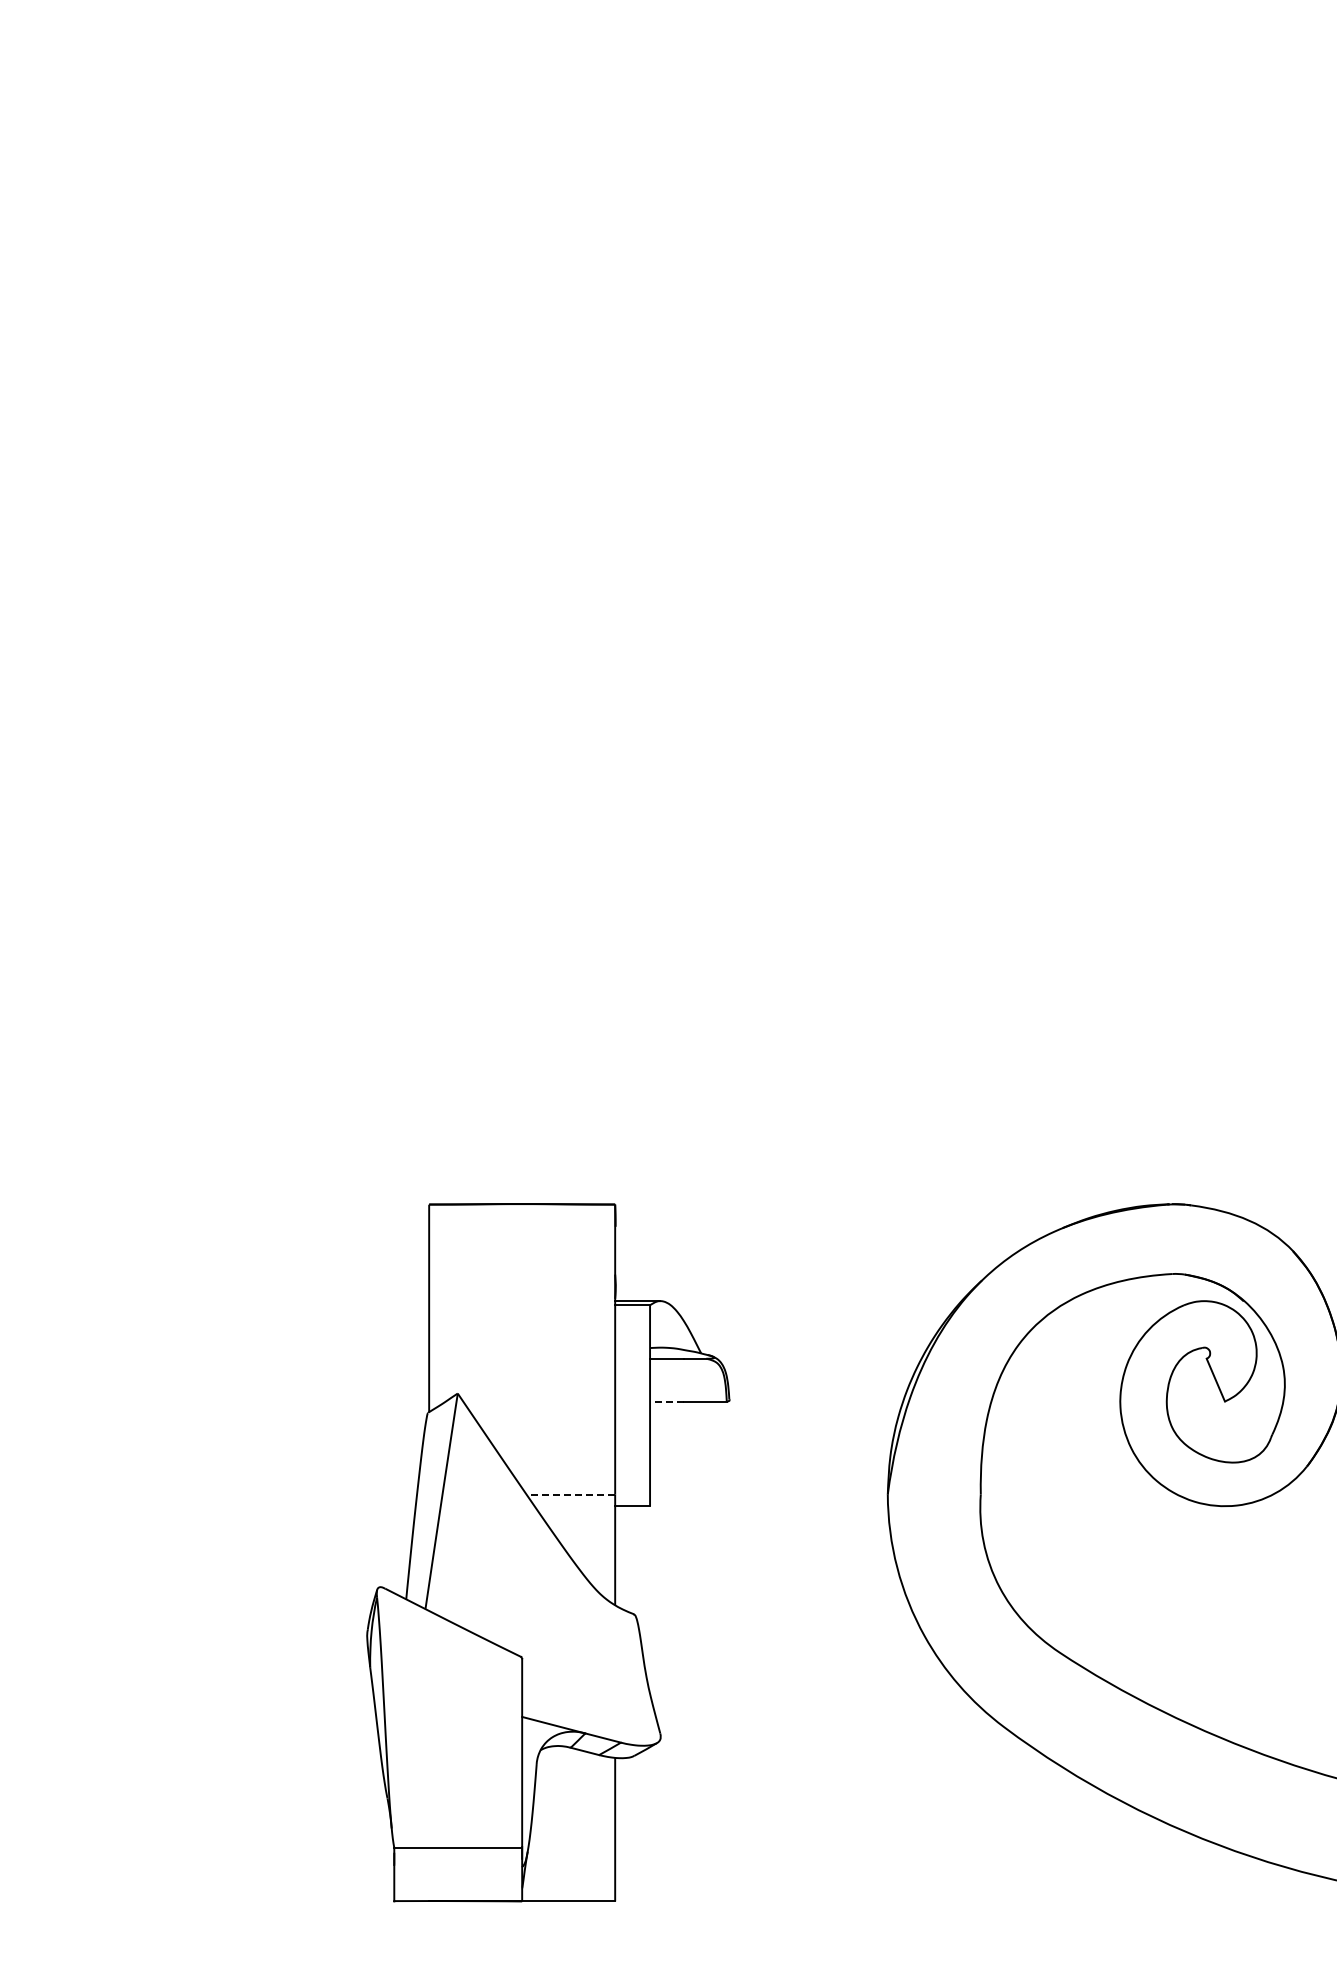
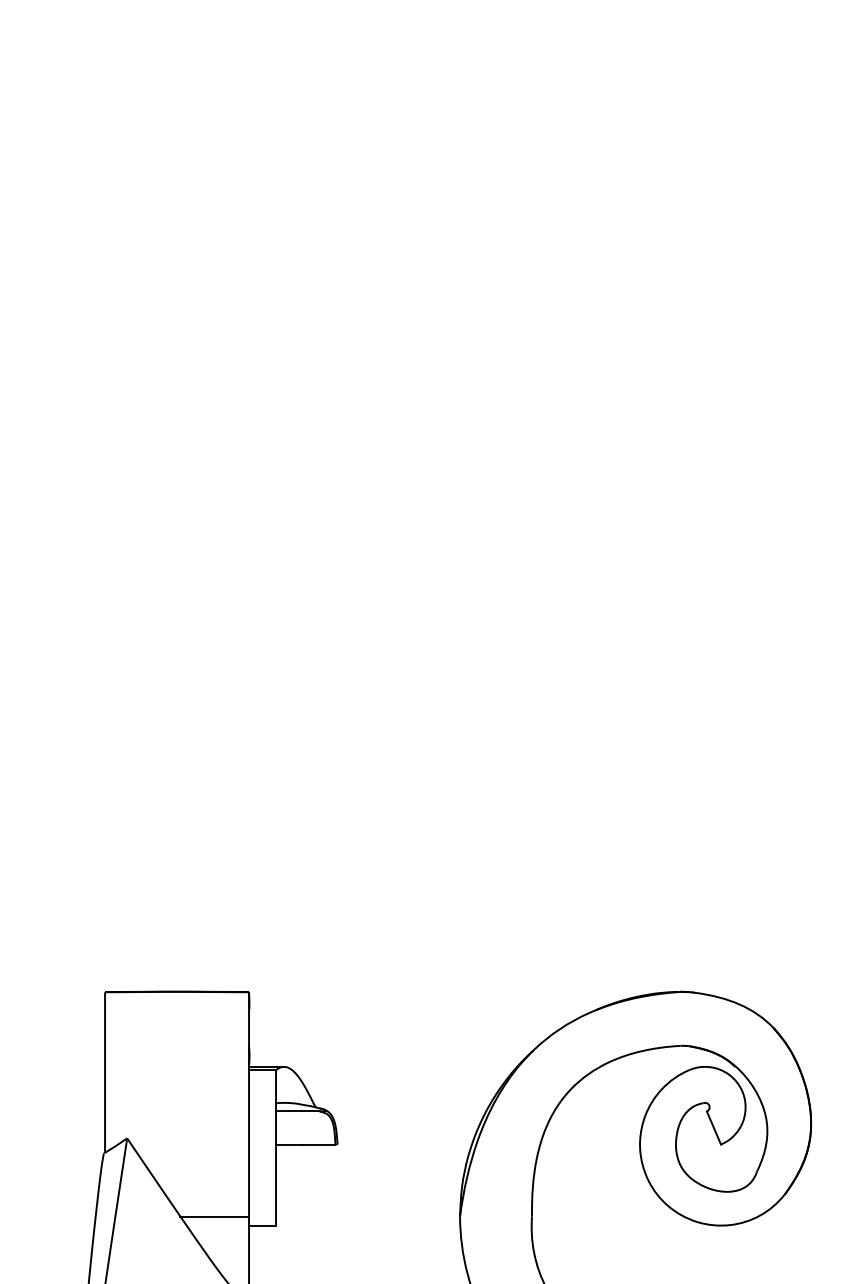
line: (666, 1401) -> (288, 1144), dashed -> solid
line: (570, 1494) -> (214, 1216), dashed -> solid

